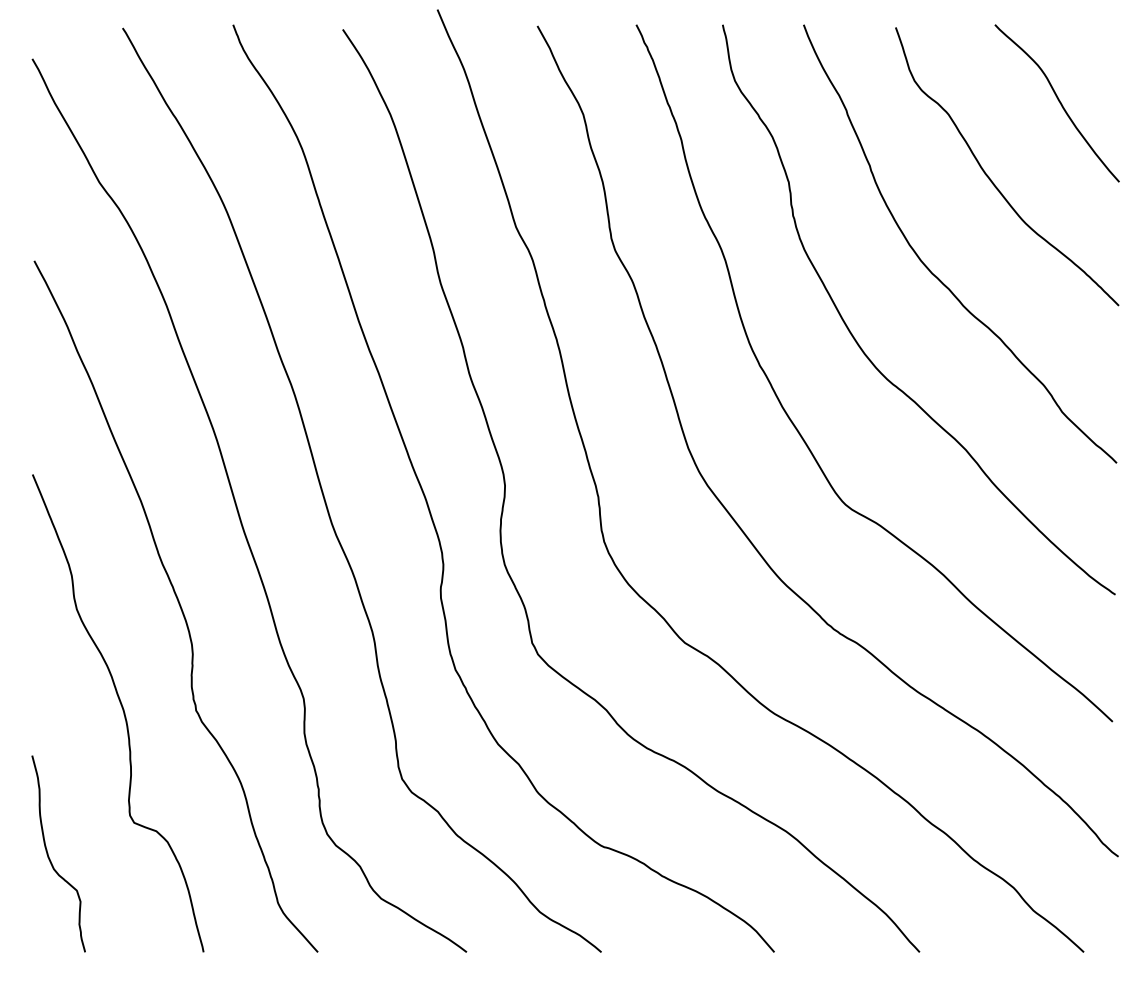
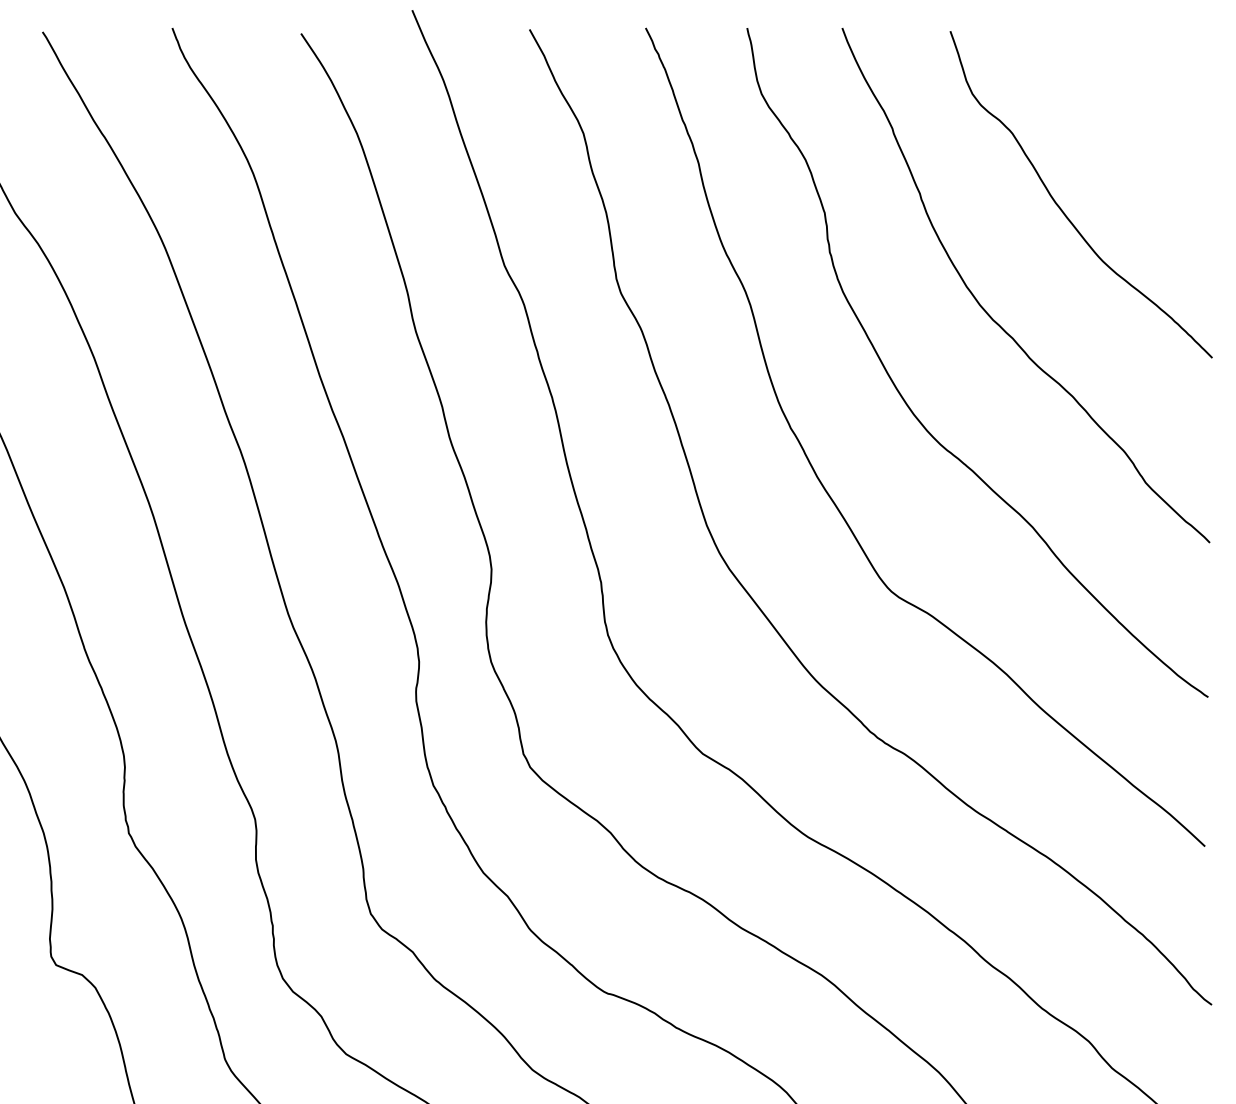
curve: (1058, 101) -> (1141, 118), removed

